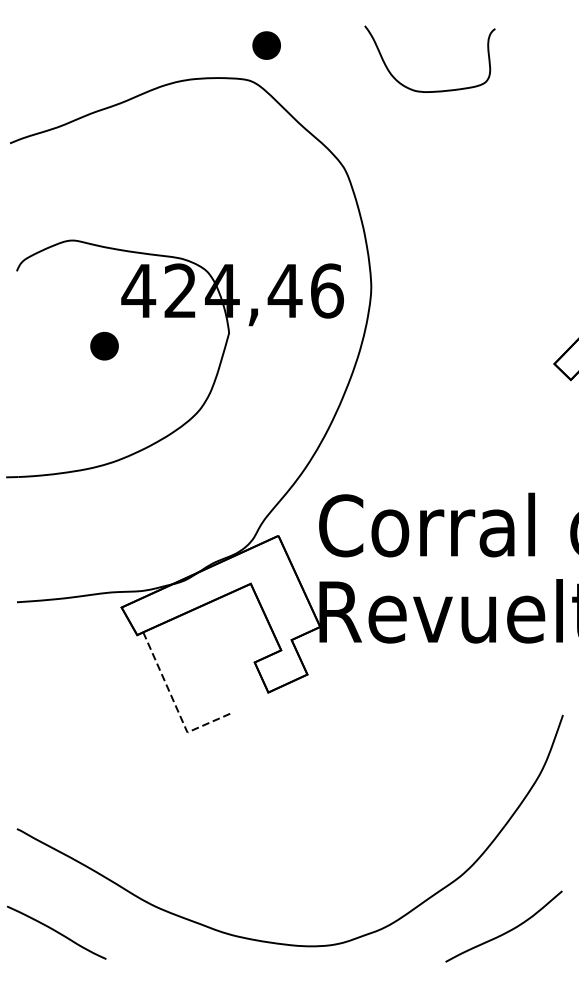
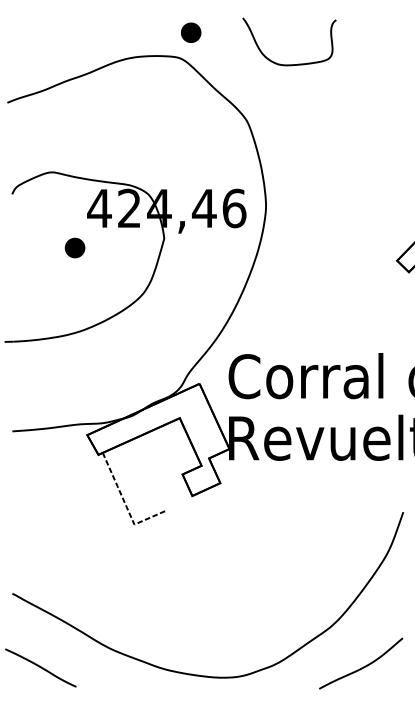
part: (434, 90) -> (292, 64), moved

